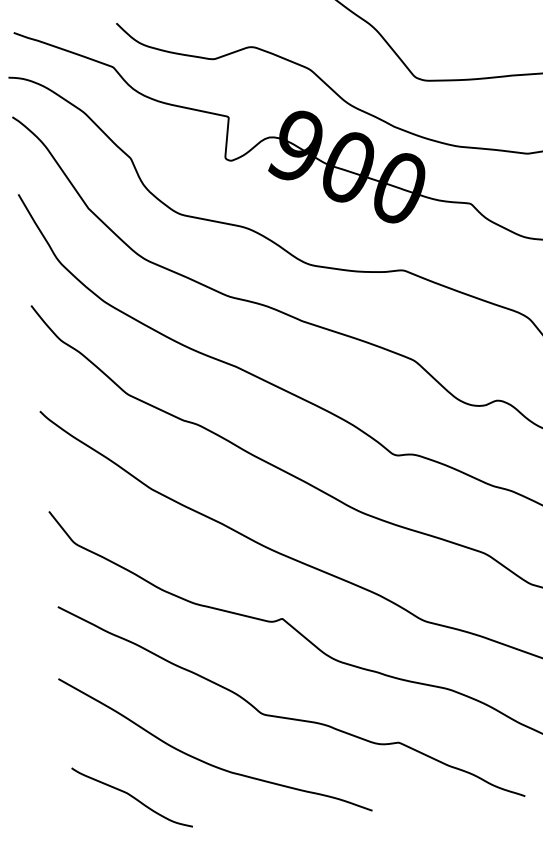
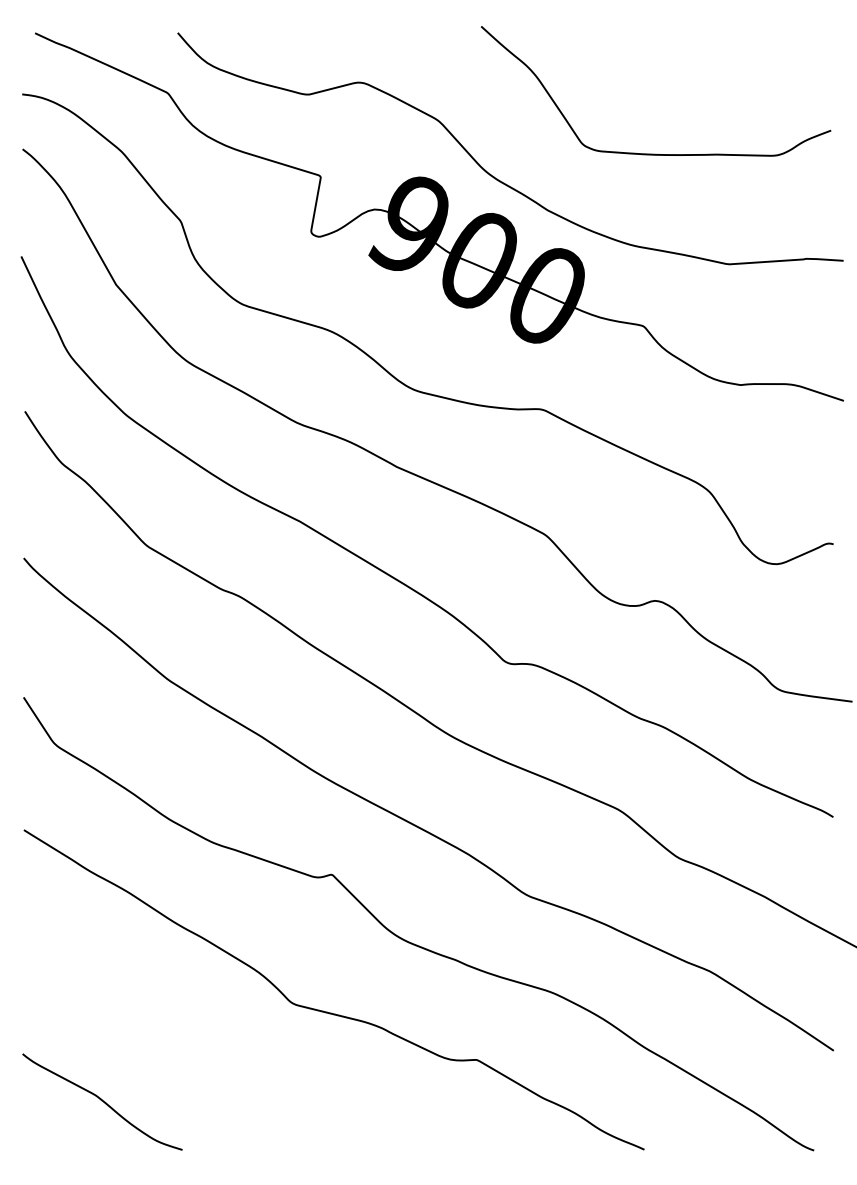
curve: (207, 762) -> (210, 1063), removed

